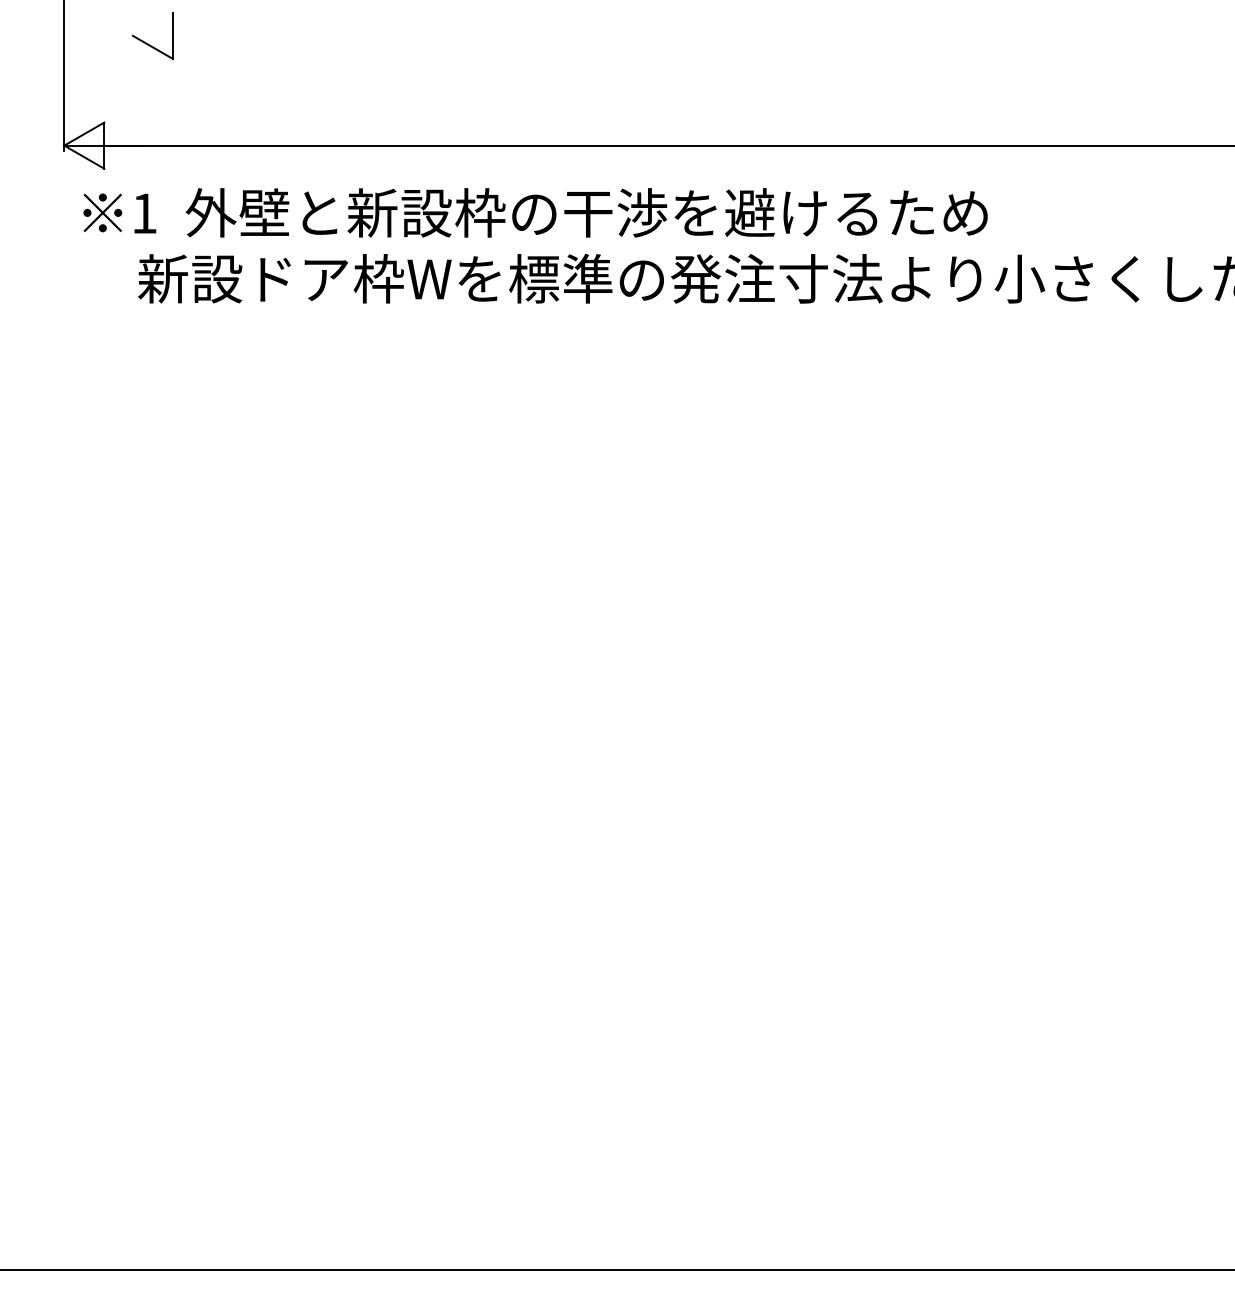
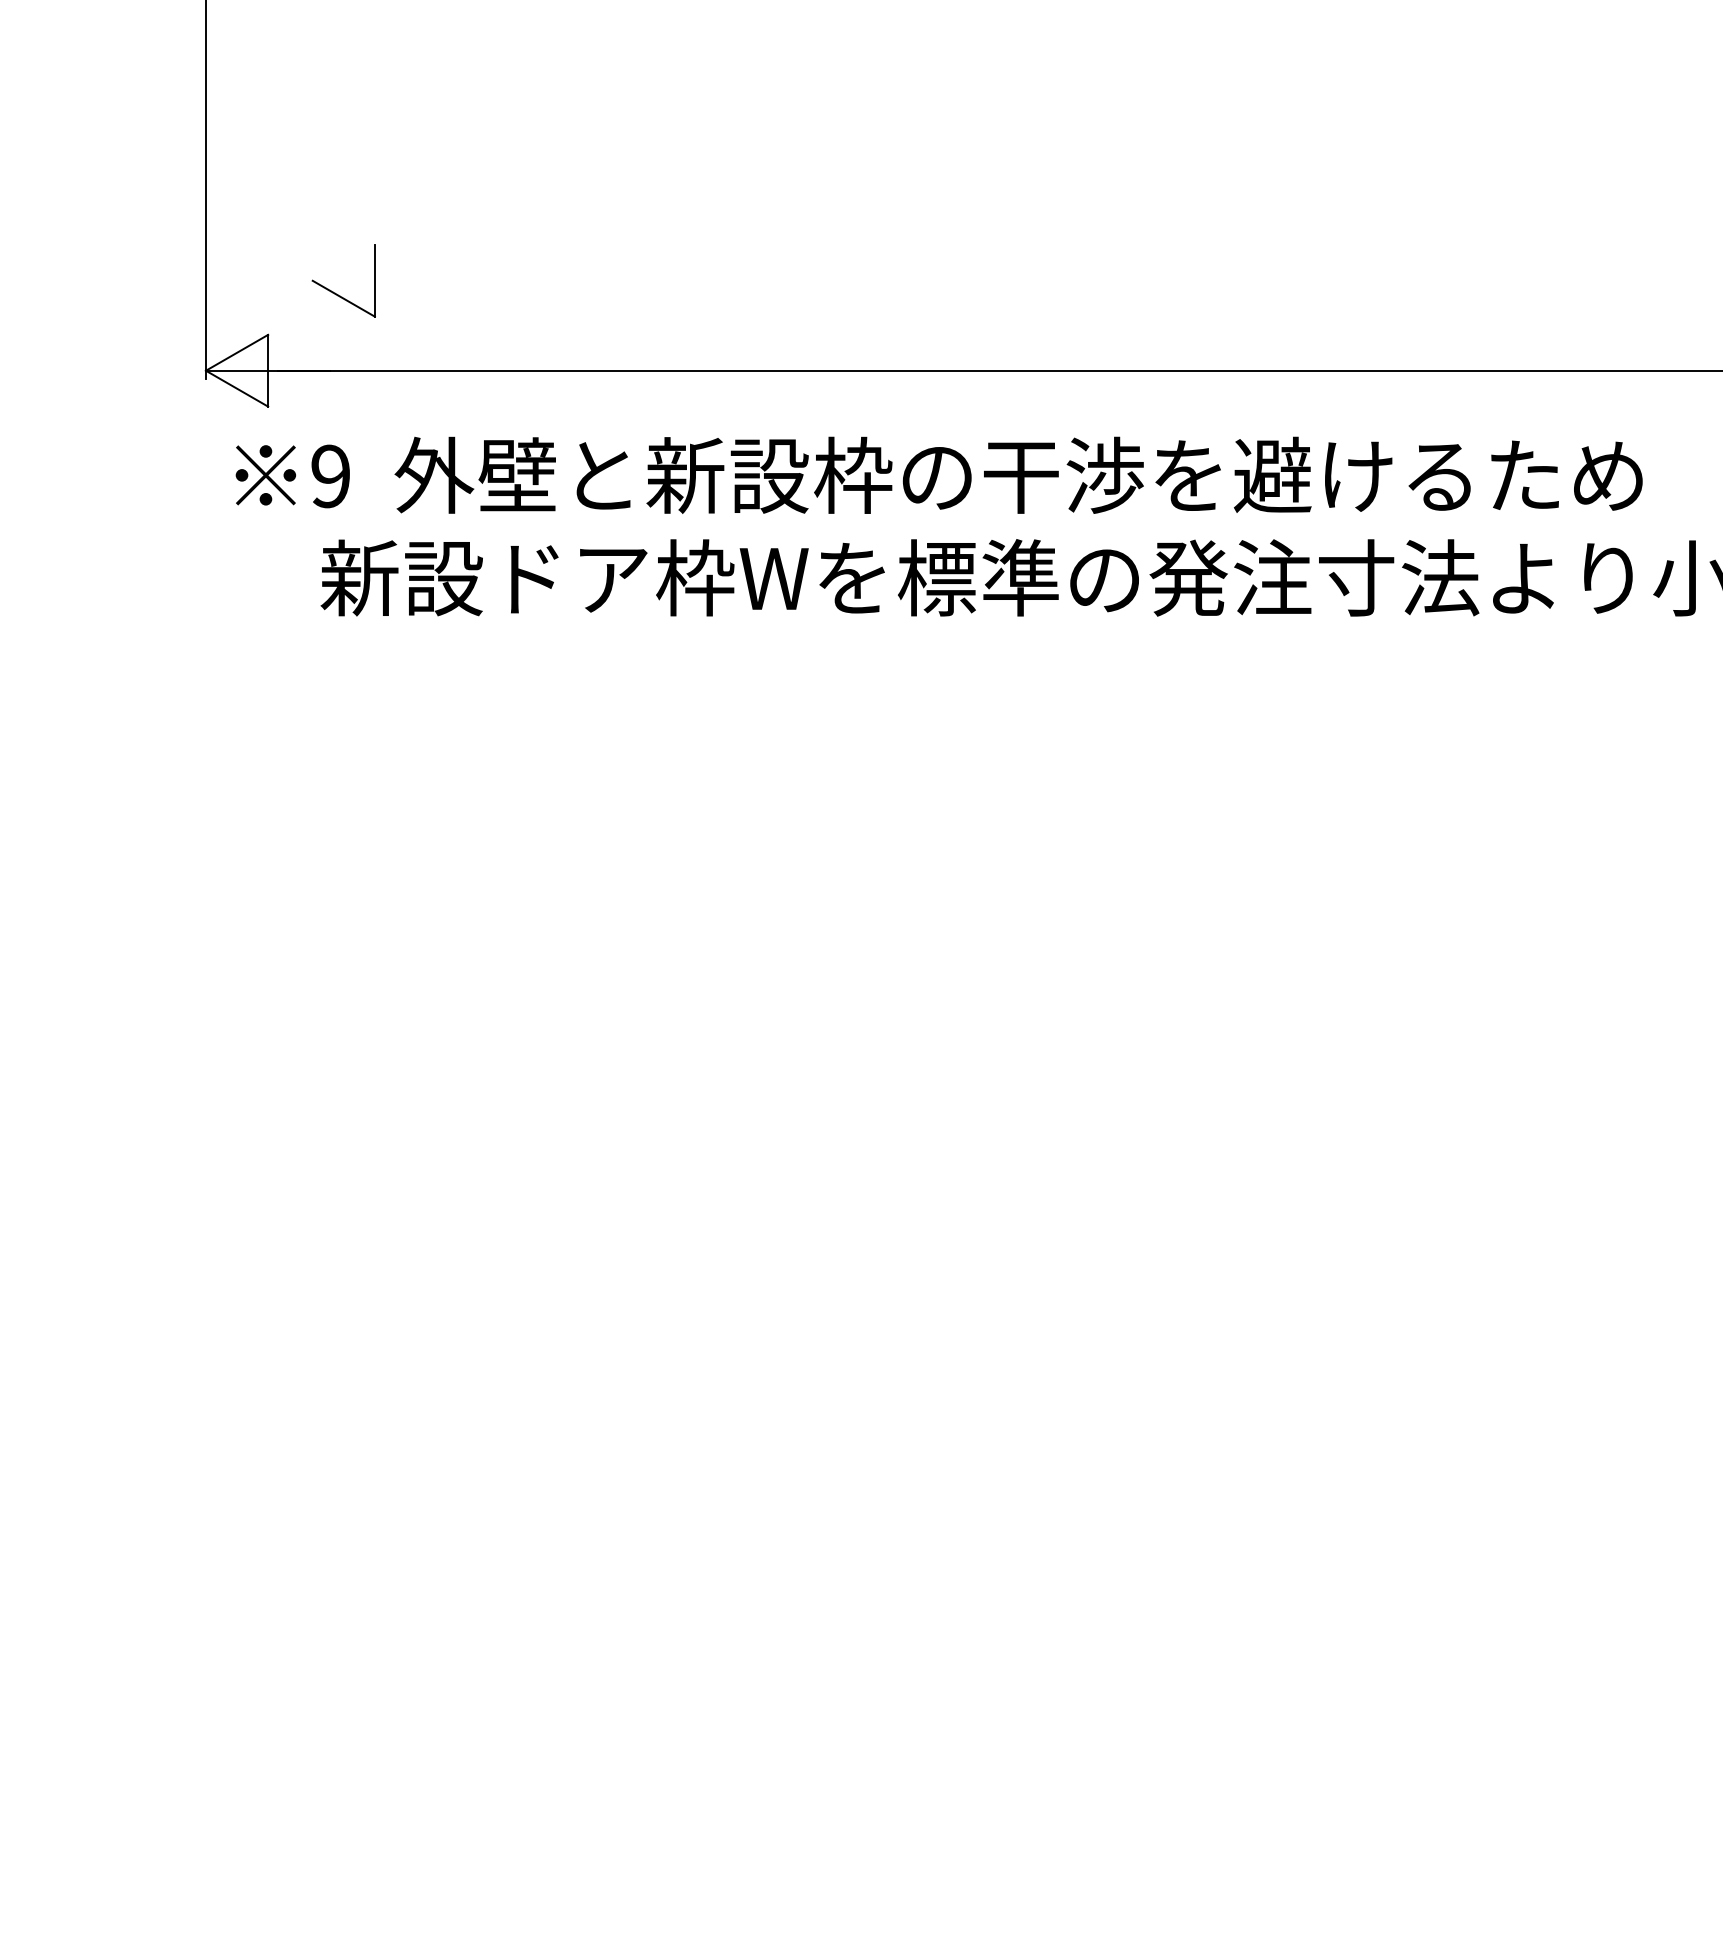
part: (148, 43) -> (336, 292), moved
text: (144, 213) -> (330, 476), 1 -> 9

